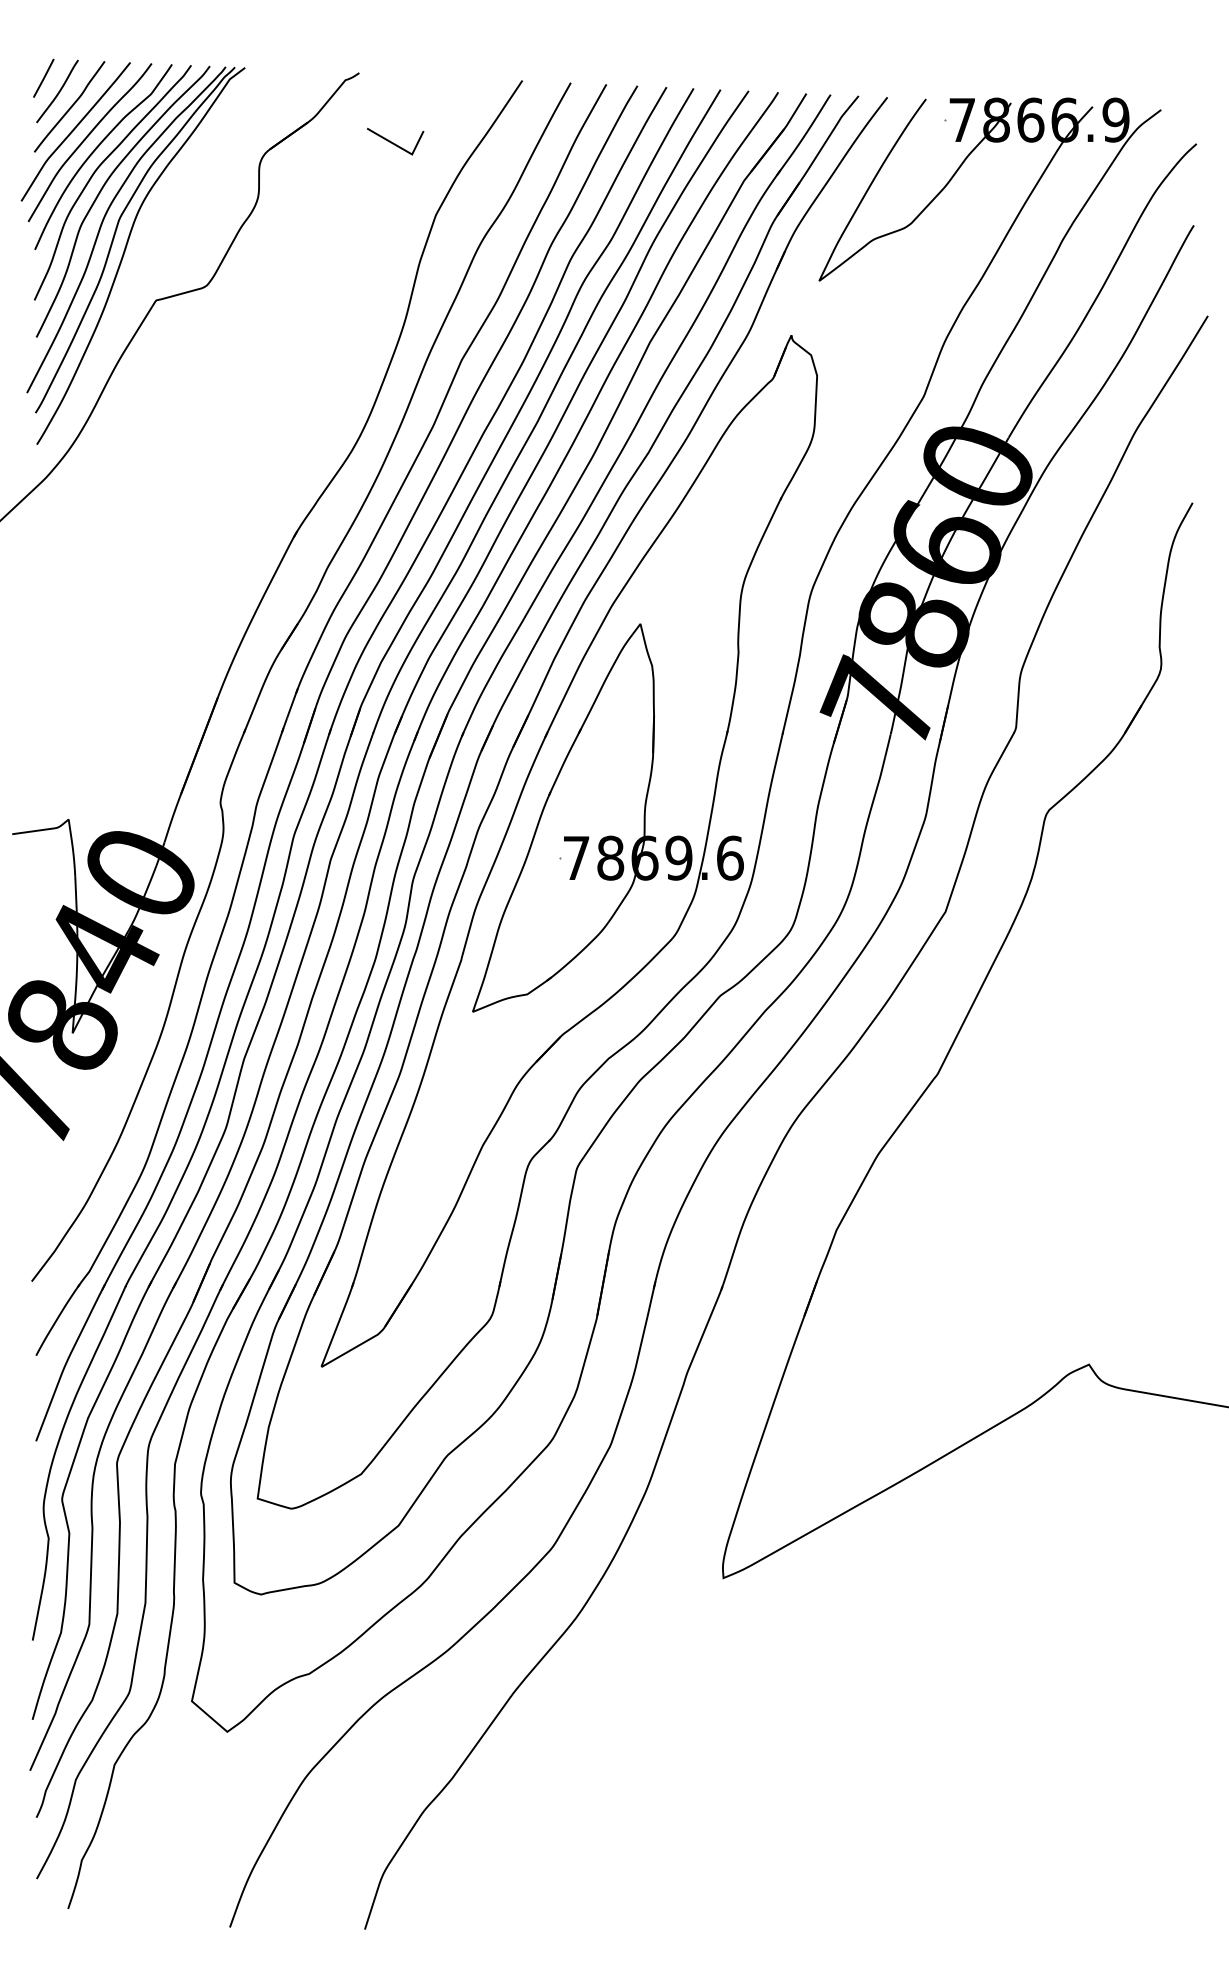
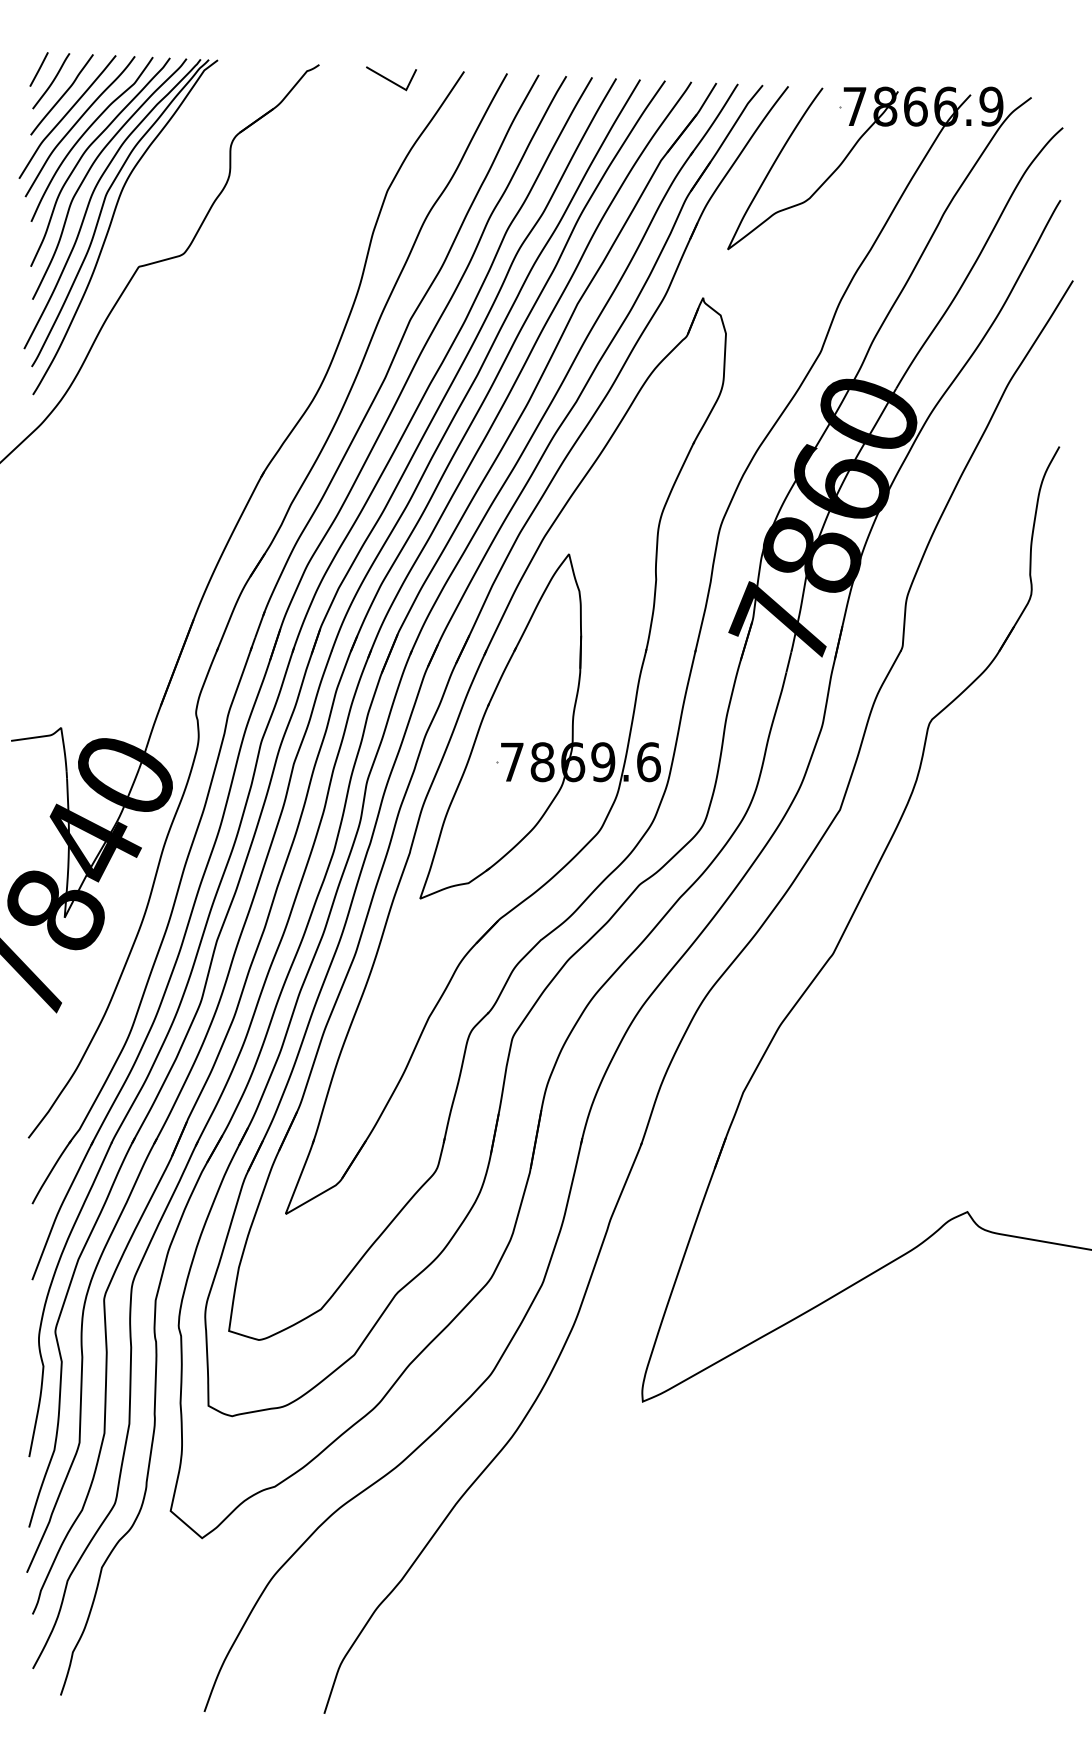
curve: (395, 143) -> (391, 80), moved

